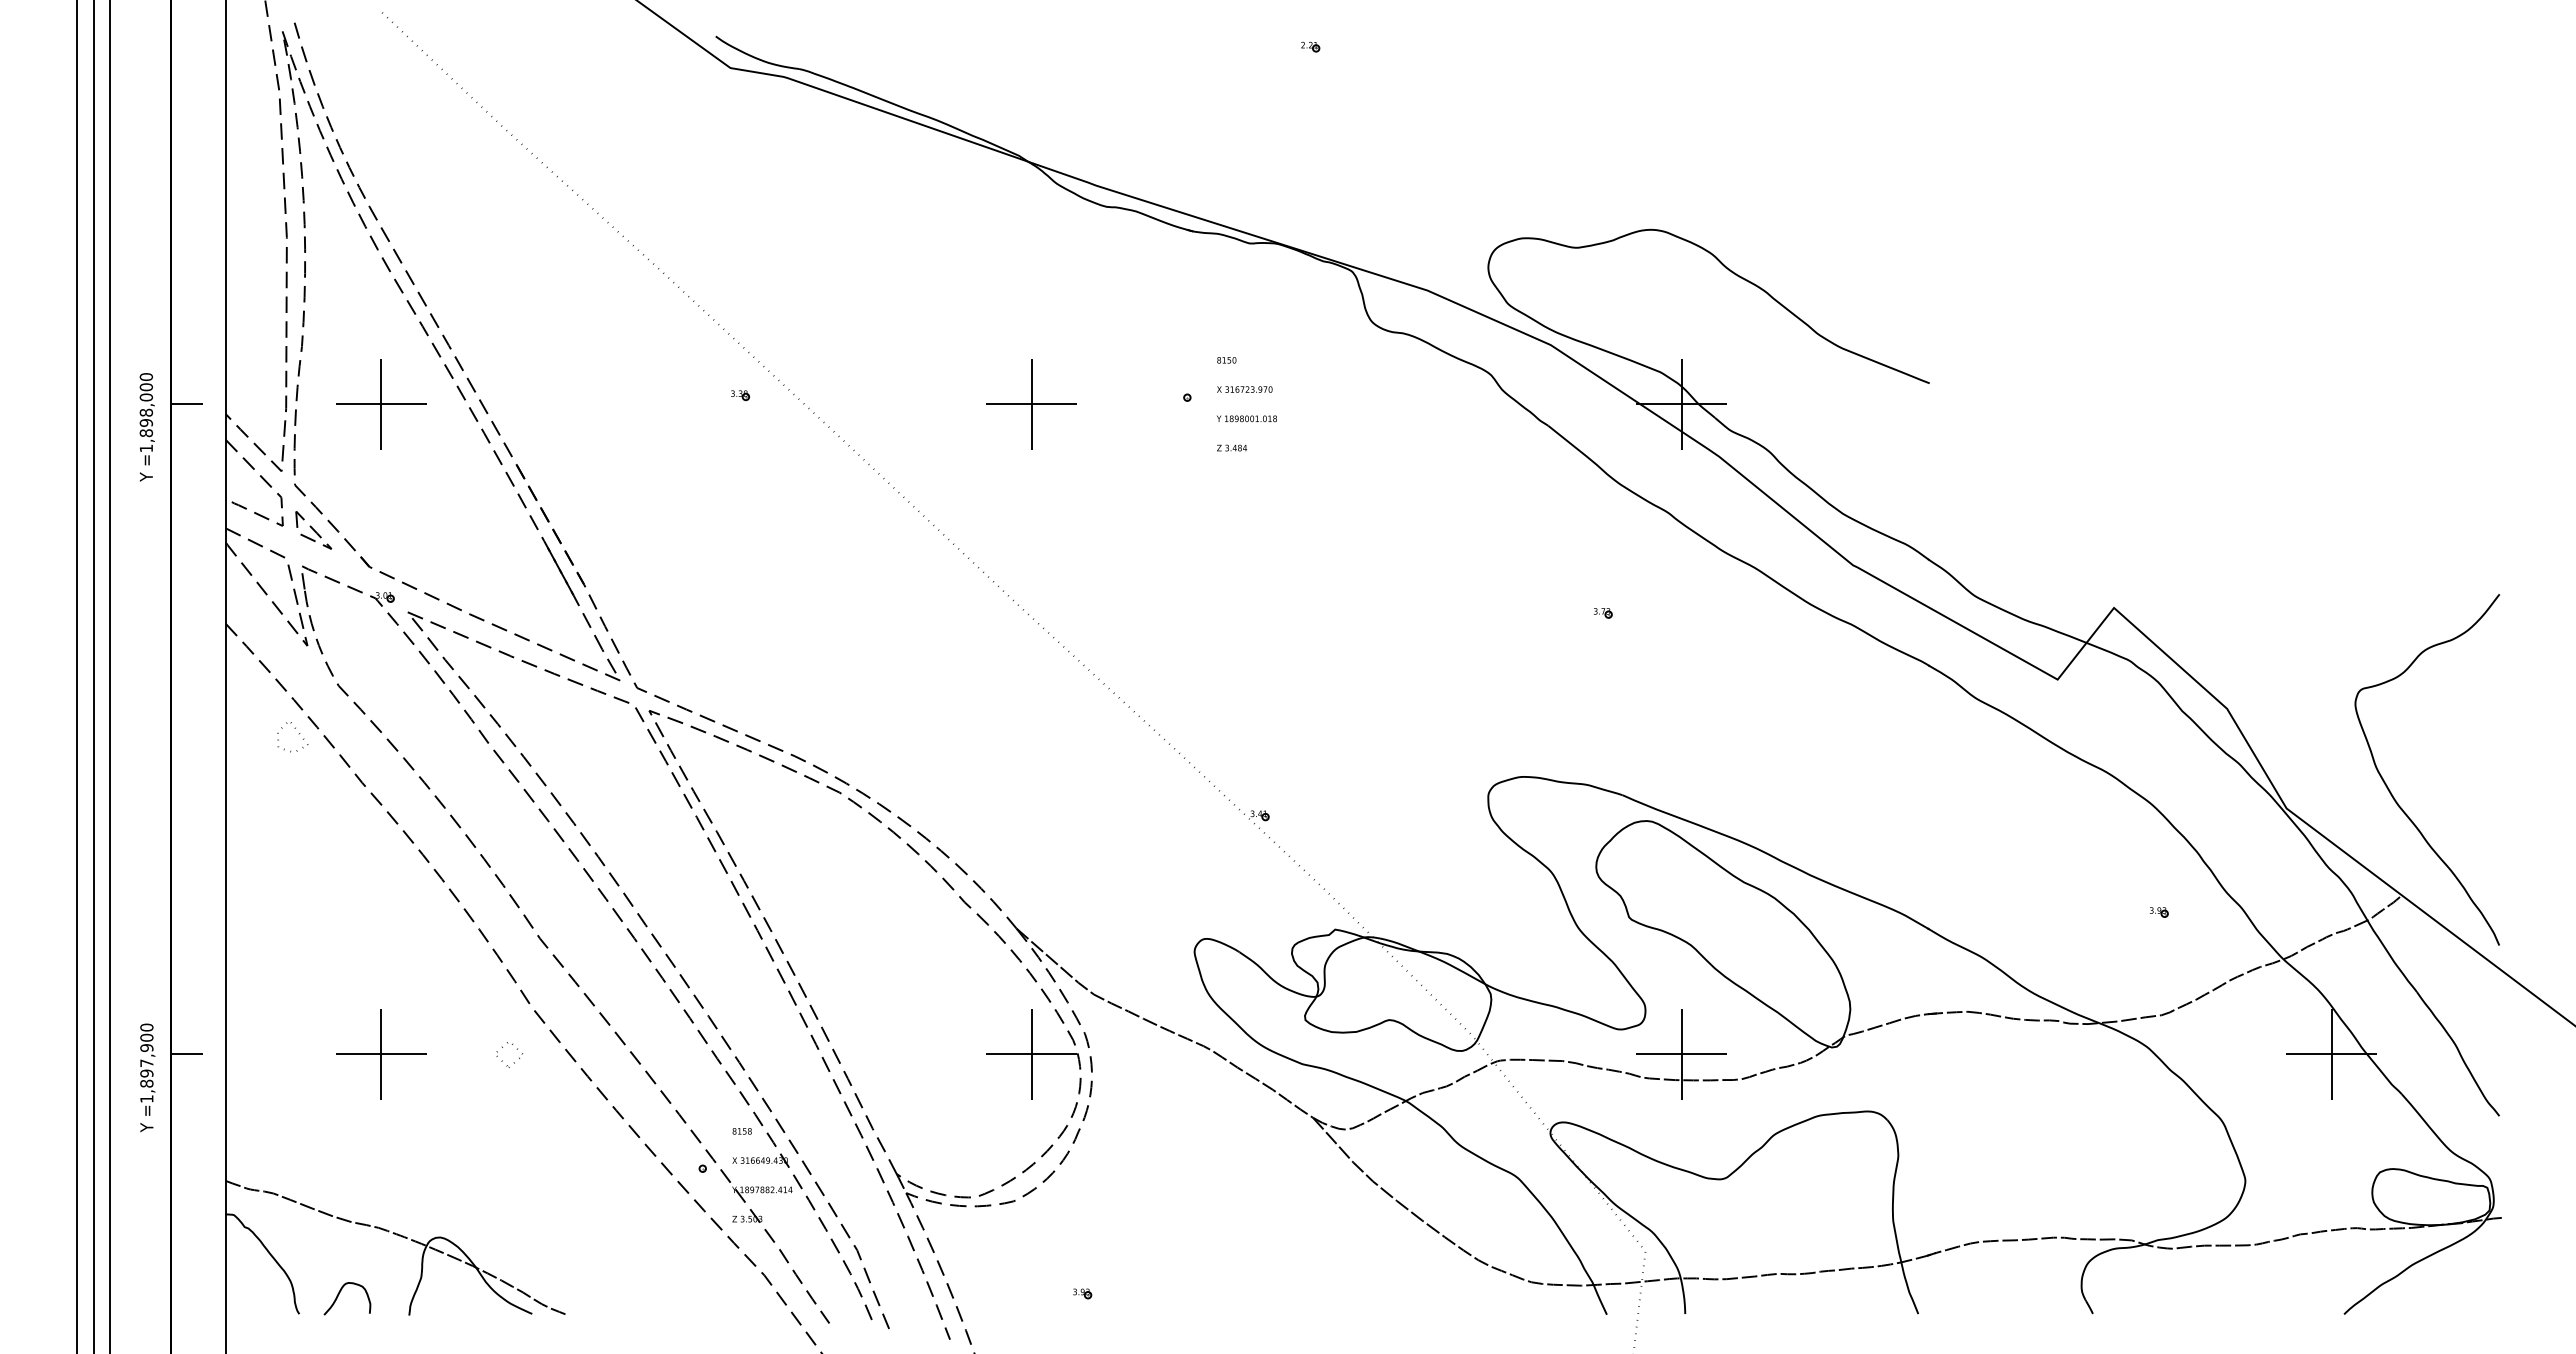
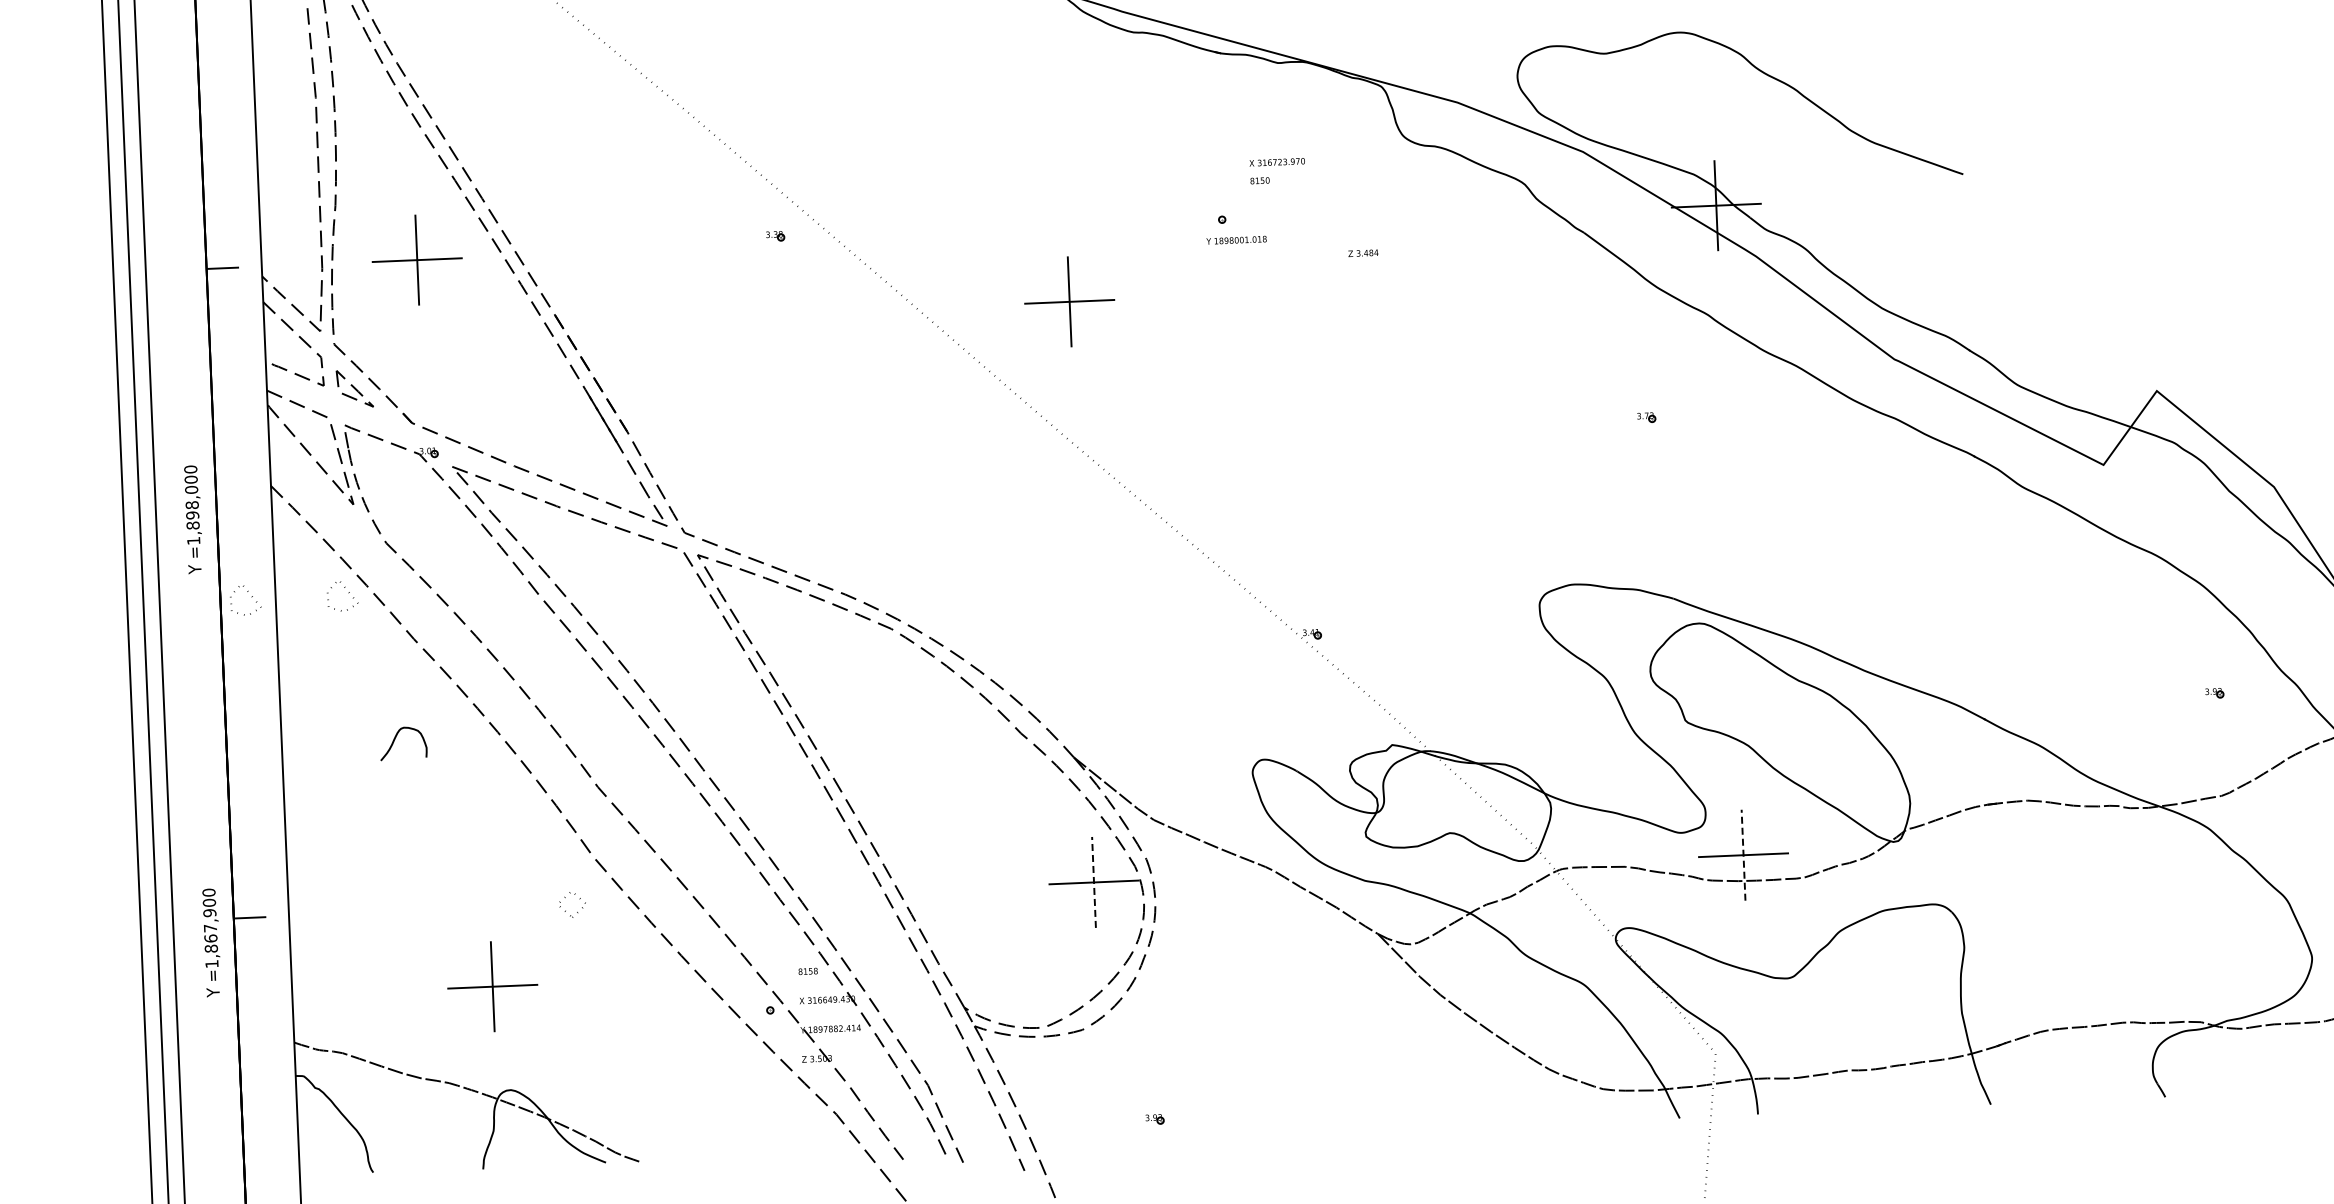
text: (1244, 389) -> (1276, 162), moved
part: (1031, 404) -> (1069, 302), moved
text: (1246, 418) -> (1236, 239), moved
text: (146, 427) -> (193, 519), moved
text: (1232, 447) -> (1363, 252), moved
part: (201, 734) -> (251, 597), added
part: (381, 1054) -> (492, 986), moved
line: (1031, 1054) -> (1093, 882), solid -> dashed
line: (1681, 1054) -> (1743, 855), solid -> dashed
text: (146, 1073) -> (210, 938), =1,897,900 -> =1,867,900
curve: (339, 1294) -> (395, 739), moved

